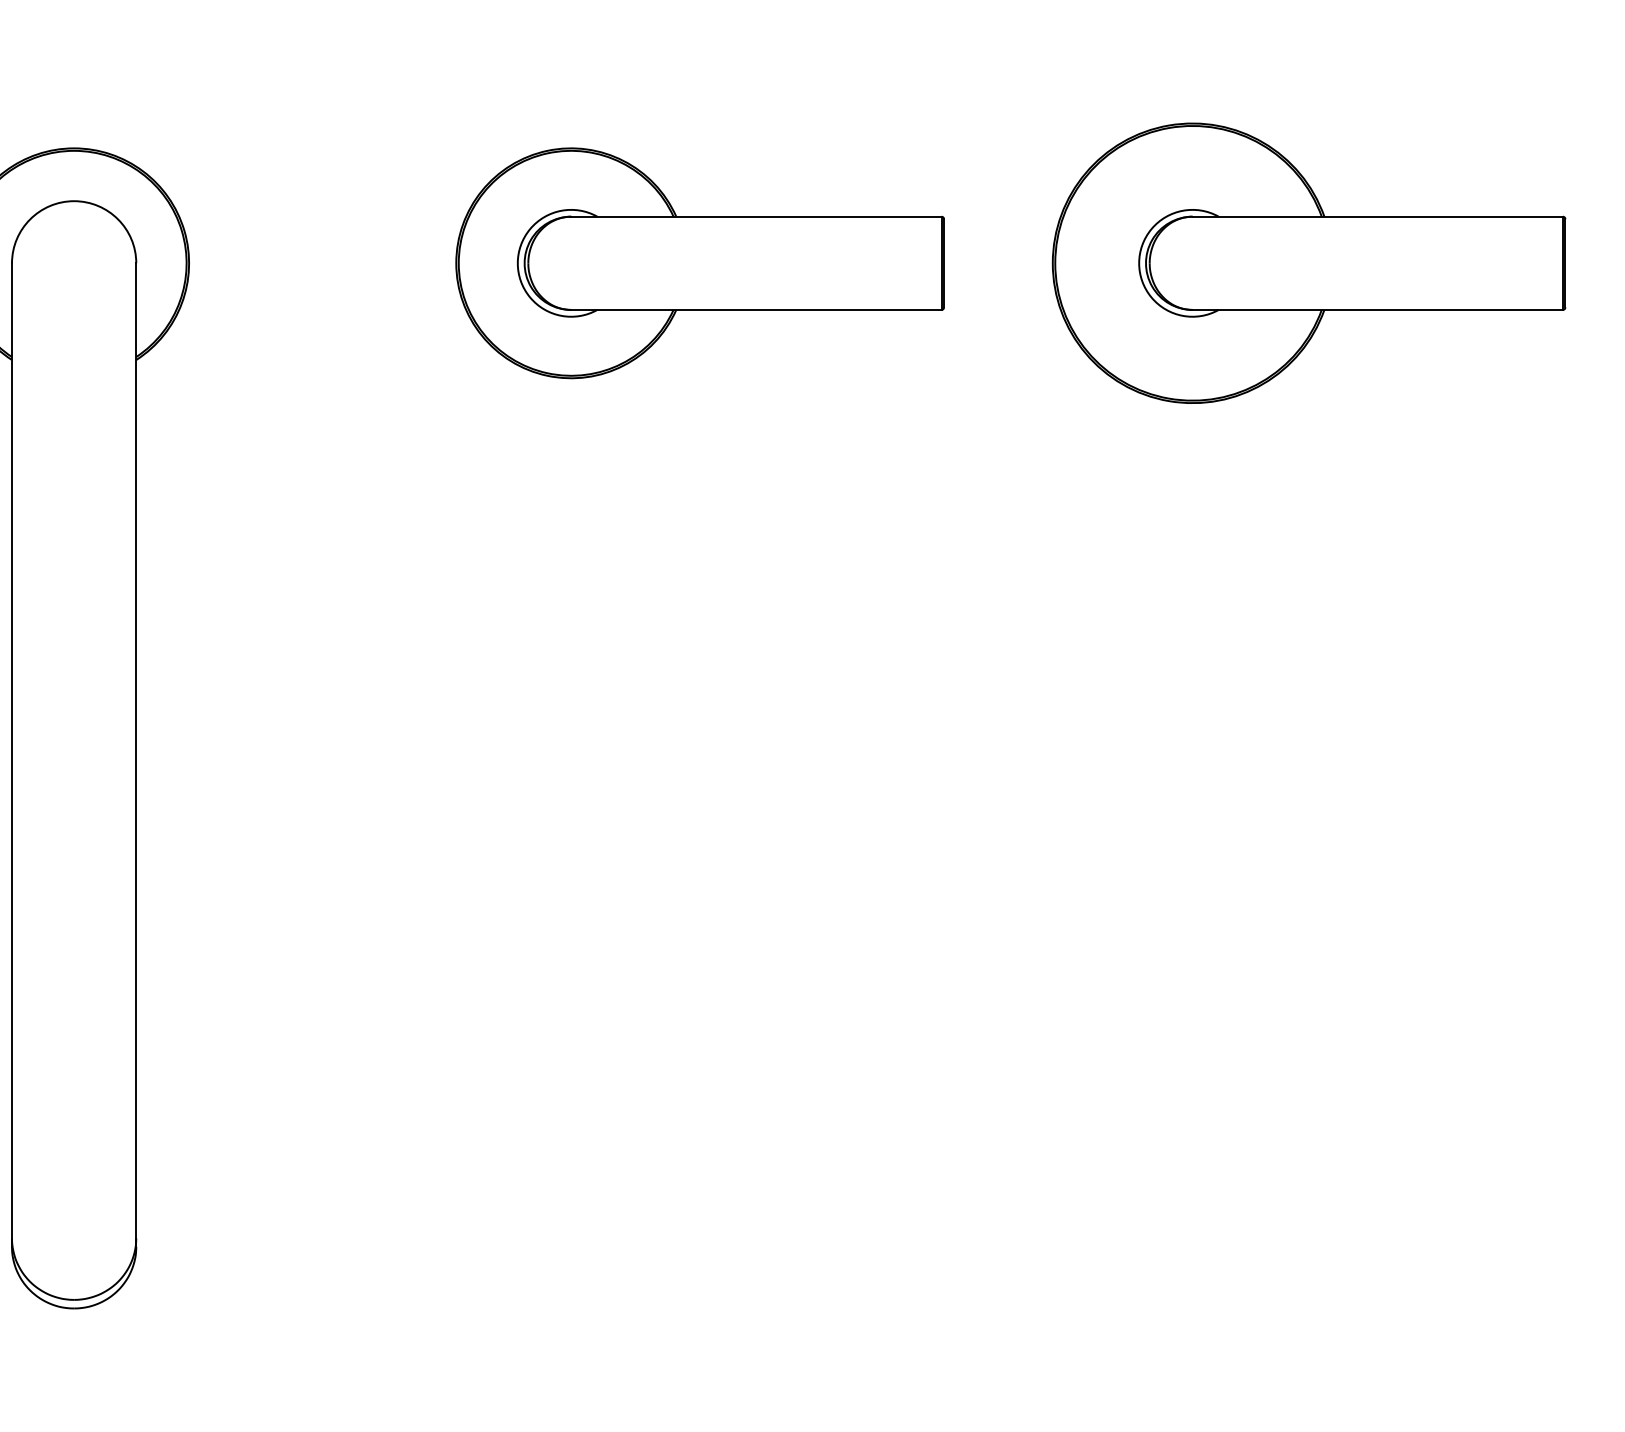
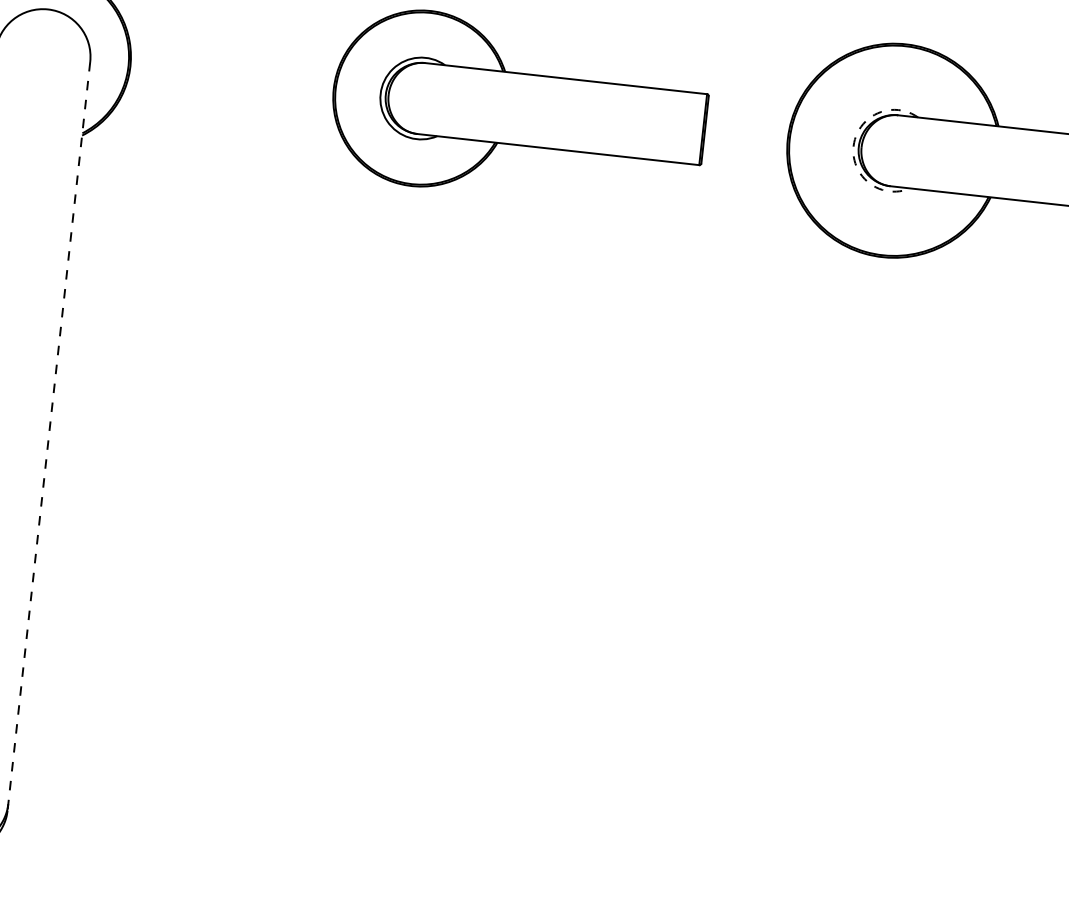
arc: (1139, 263) -> (853, 146), solid -> dashed
line: (136, 755) -> (49, 436), solid -> dashed

